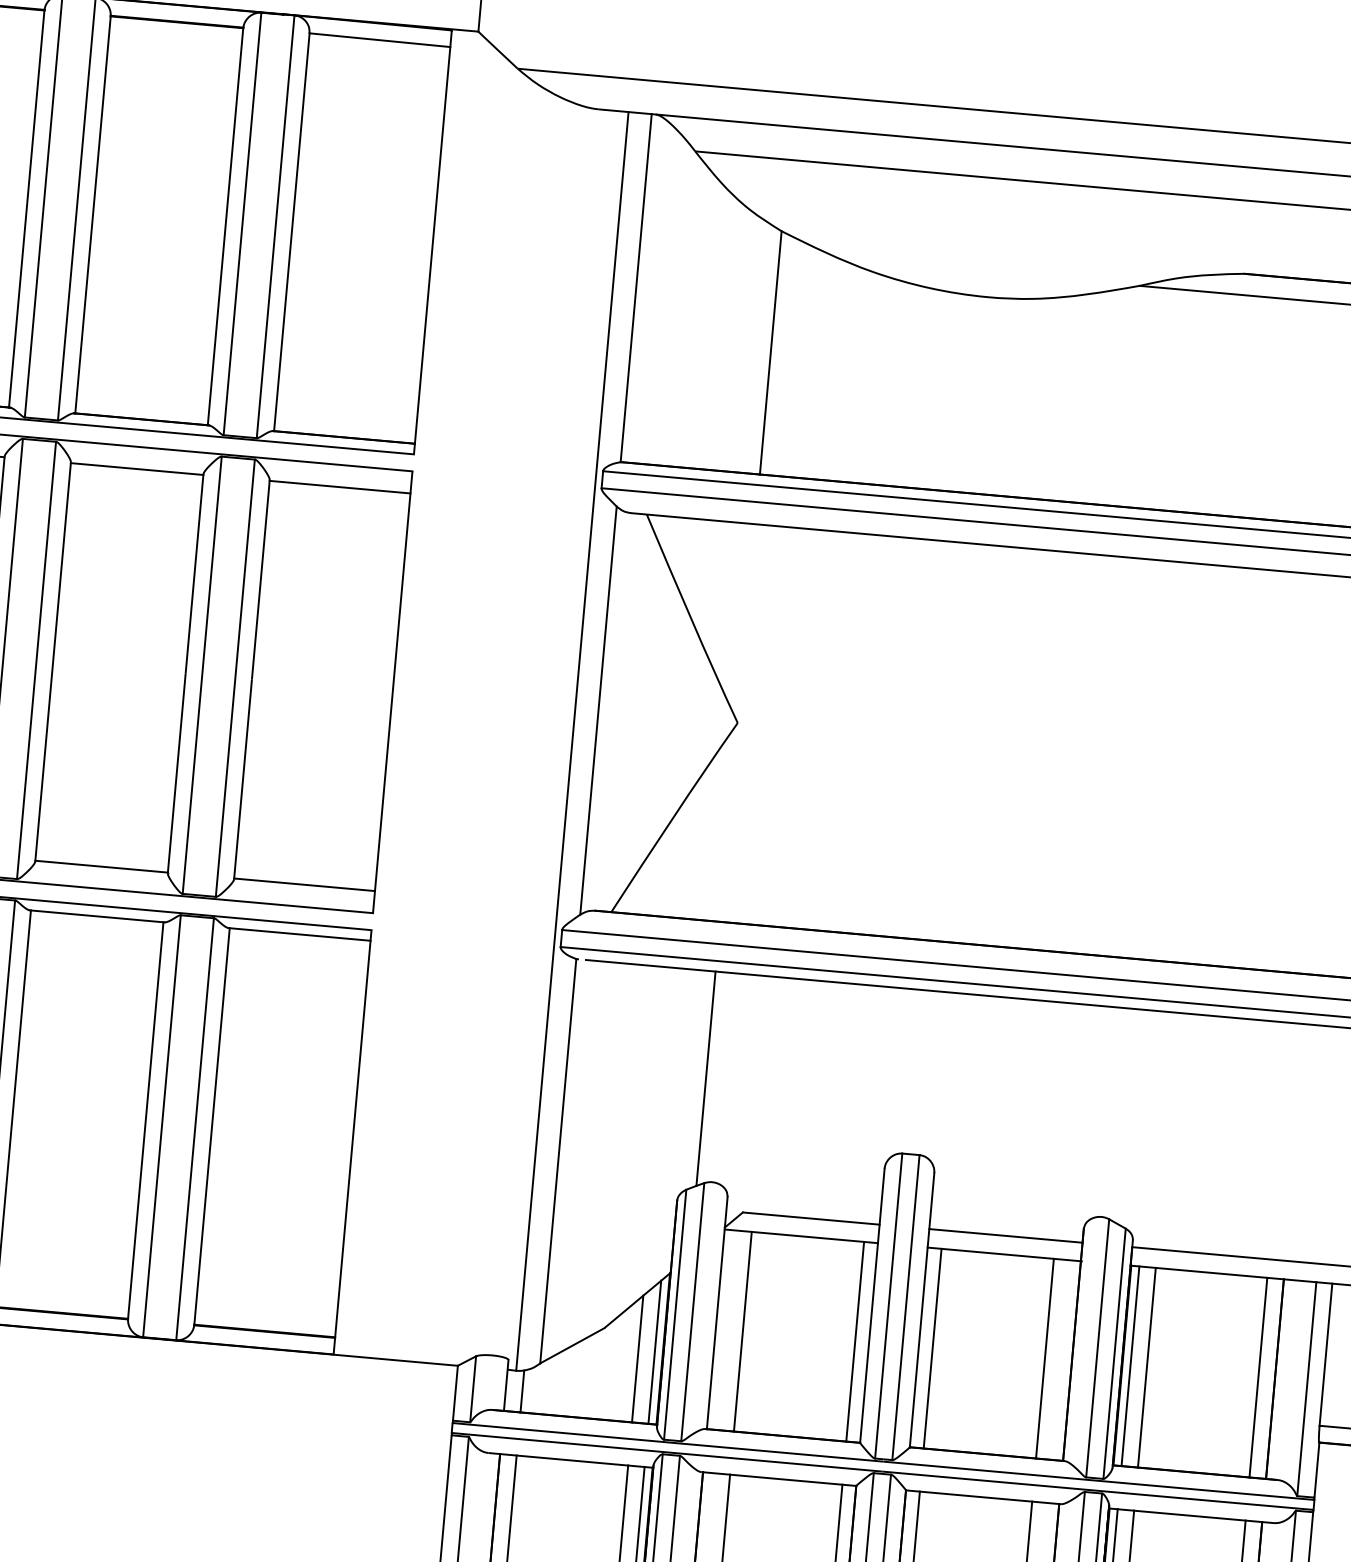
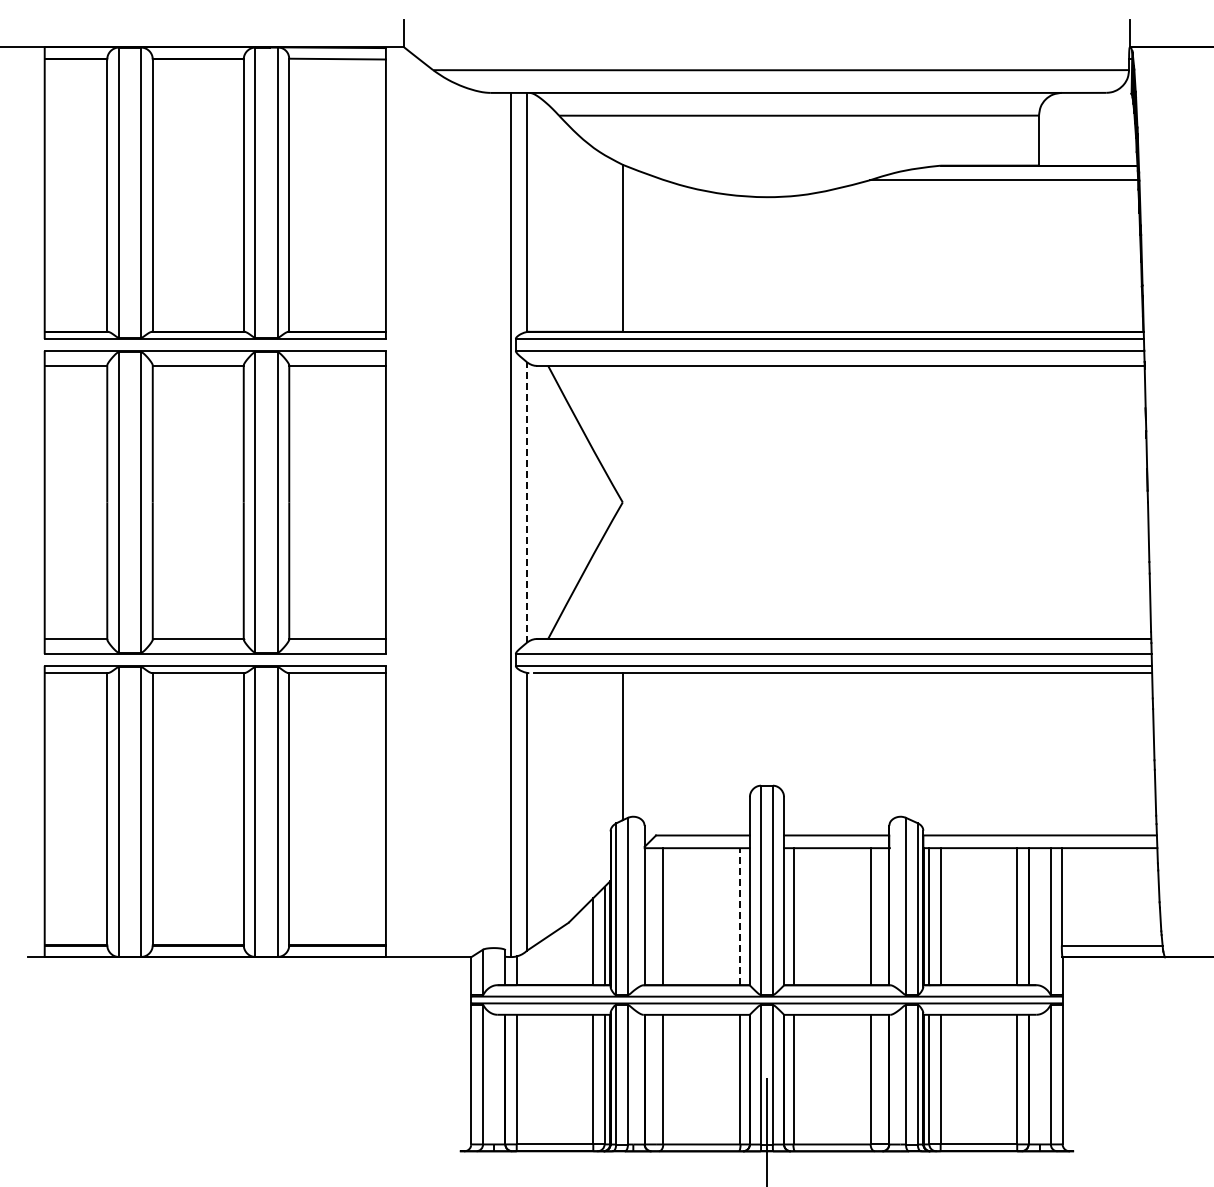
line: (599, 709) -> (527, 501), solid -> dashed
line: (855, 1341) -> (740, 916), solid -> dashed

